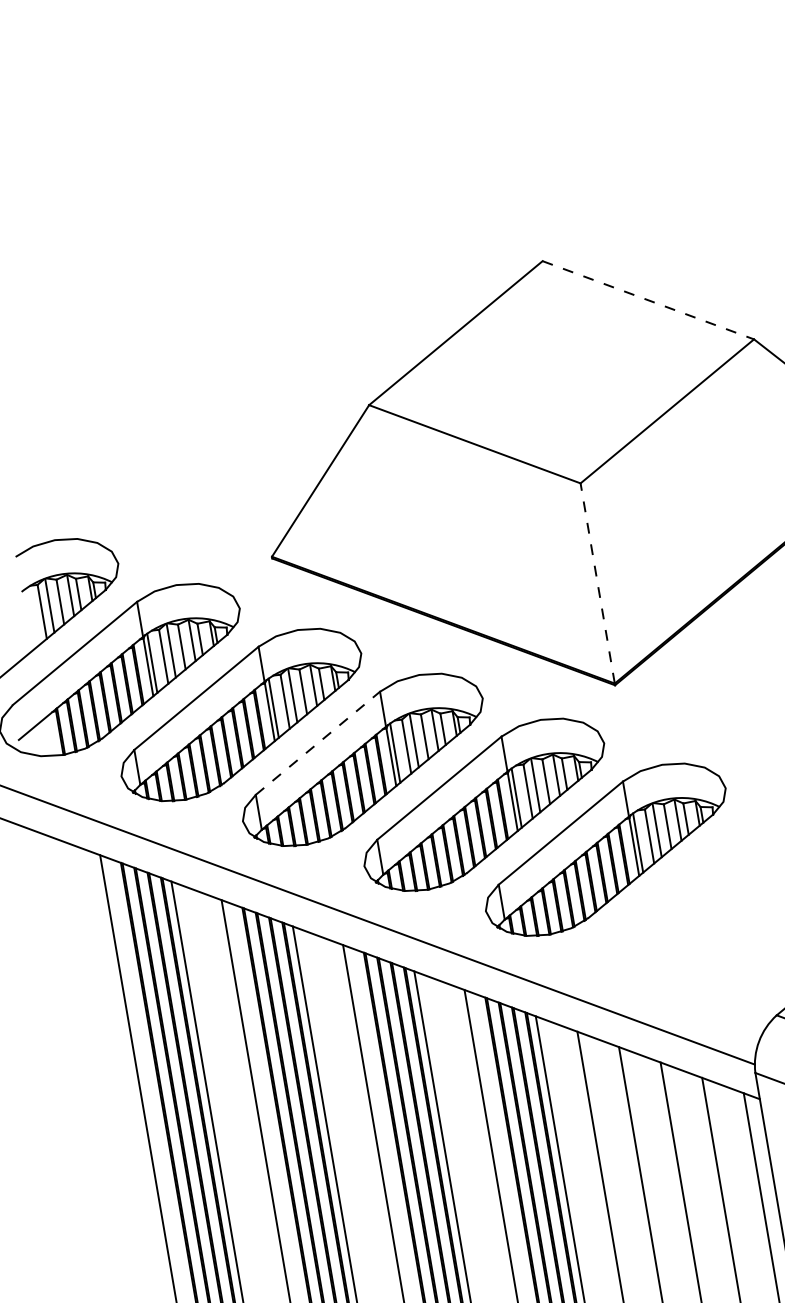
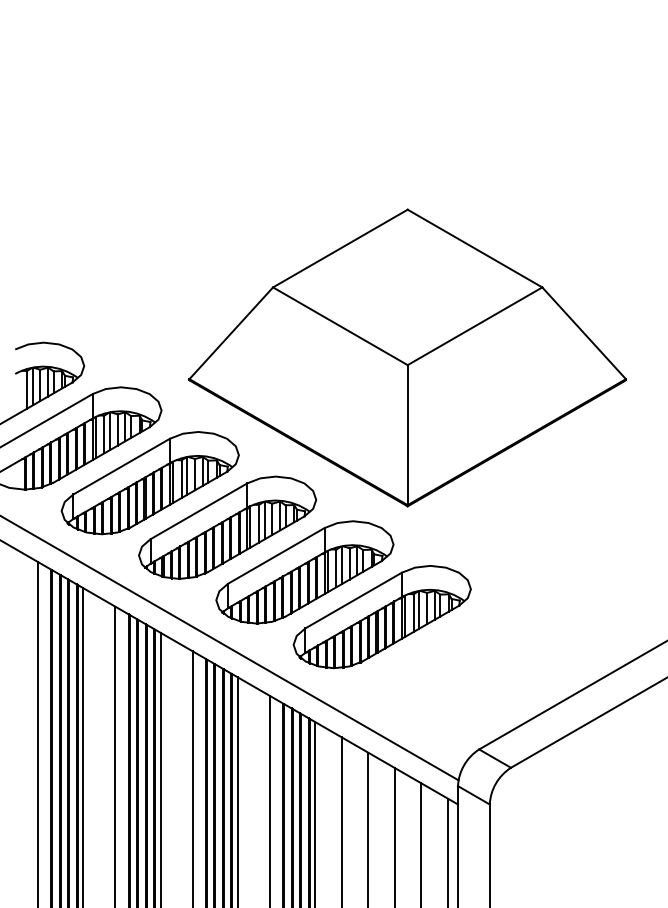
line: (649, 300) -> (475, 248), dashed -> solid
line: (597, 582) -> (407, 434), dashed -> solid
line: (318, 743) -> (199, 511), dashed -> solid

